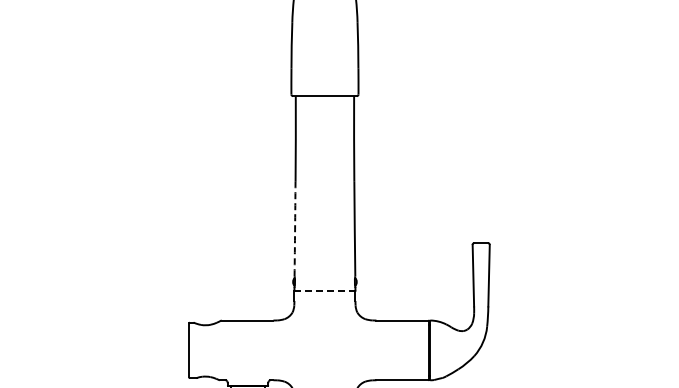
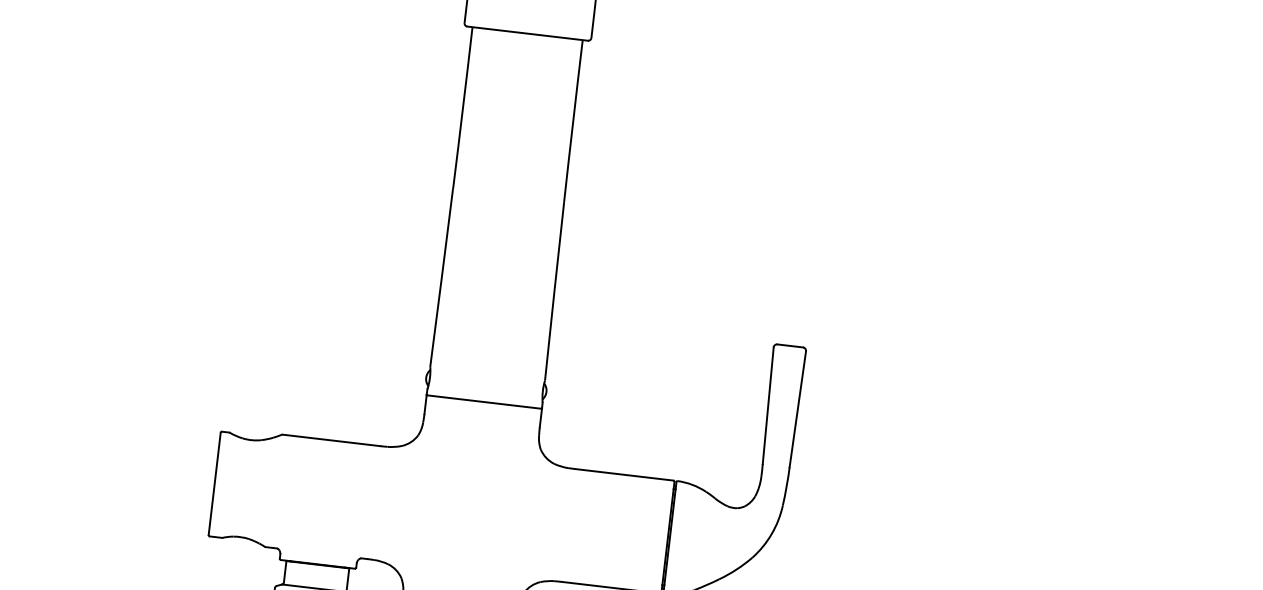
arc: (295, 229) -> (442, 279), dashed -> solid
line: (324, 291) -> (483, 402), dashed -> solid

